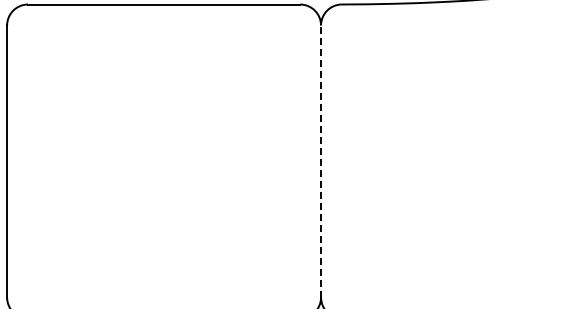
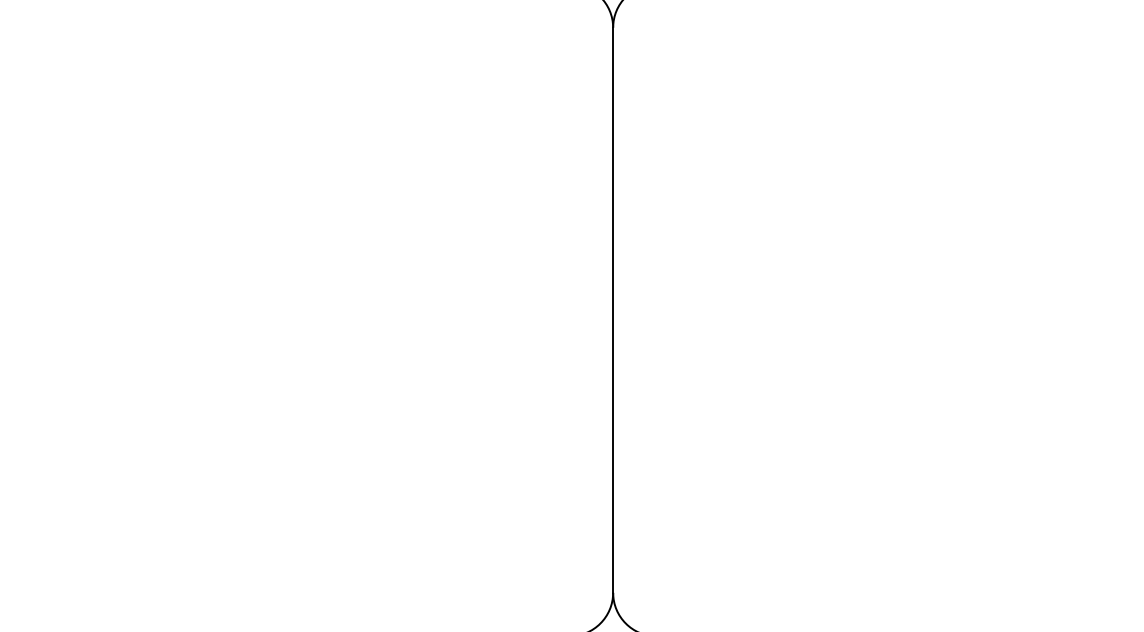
line: (321, 161) -> (614, 310), dashed -> solid

